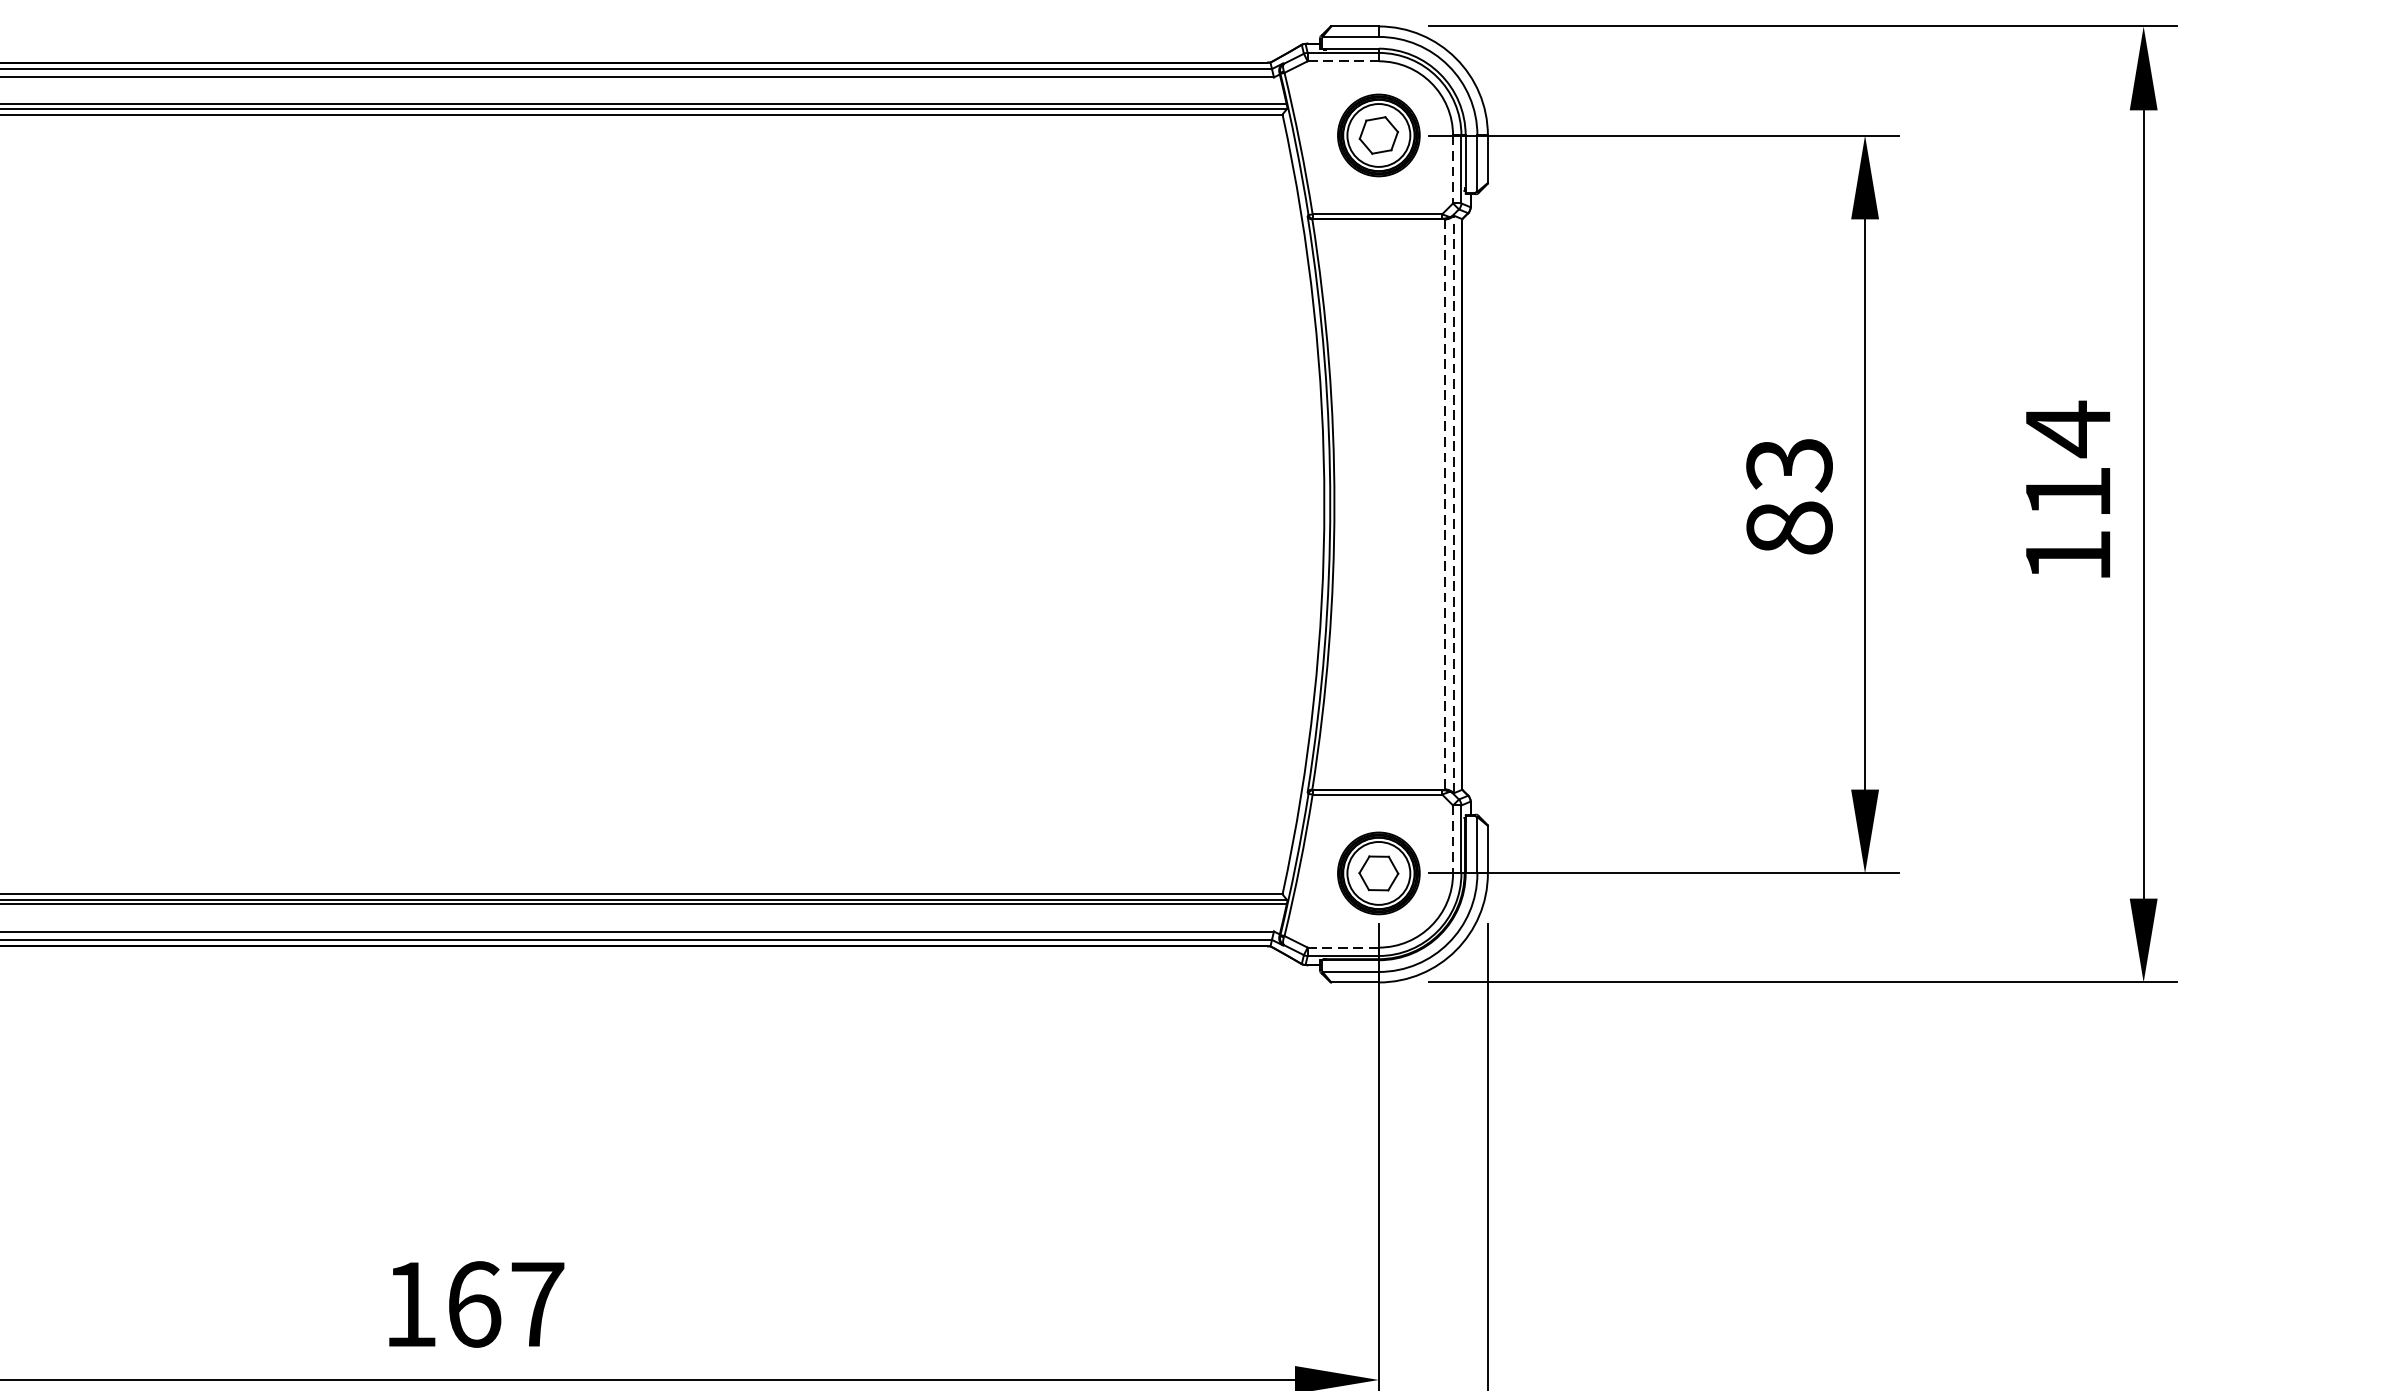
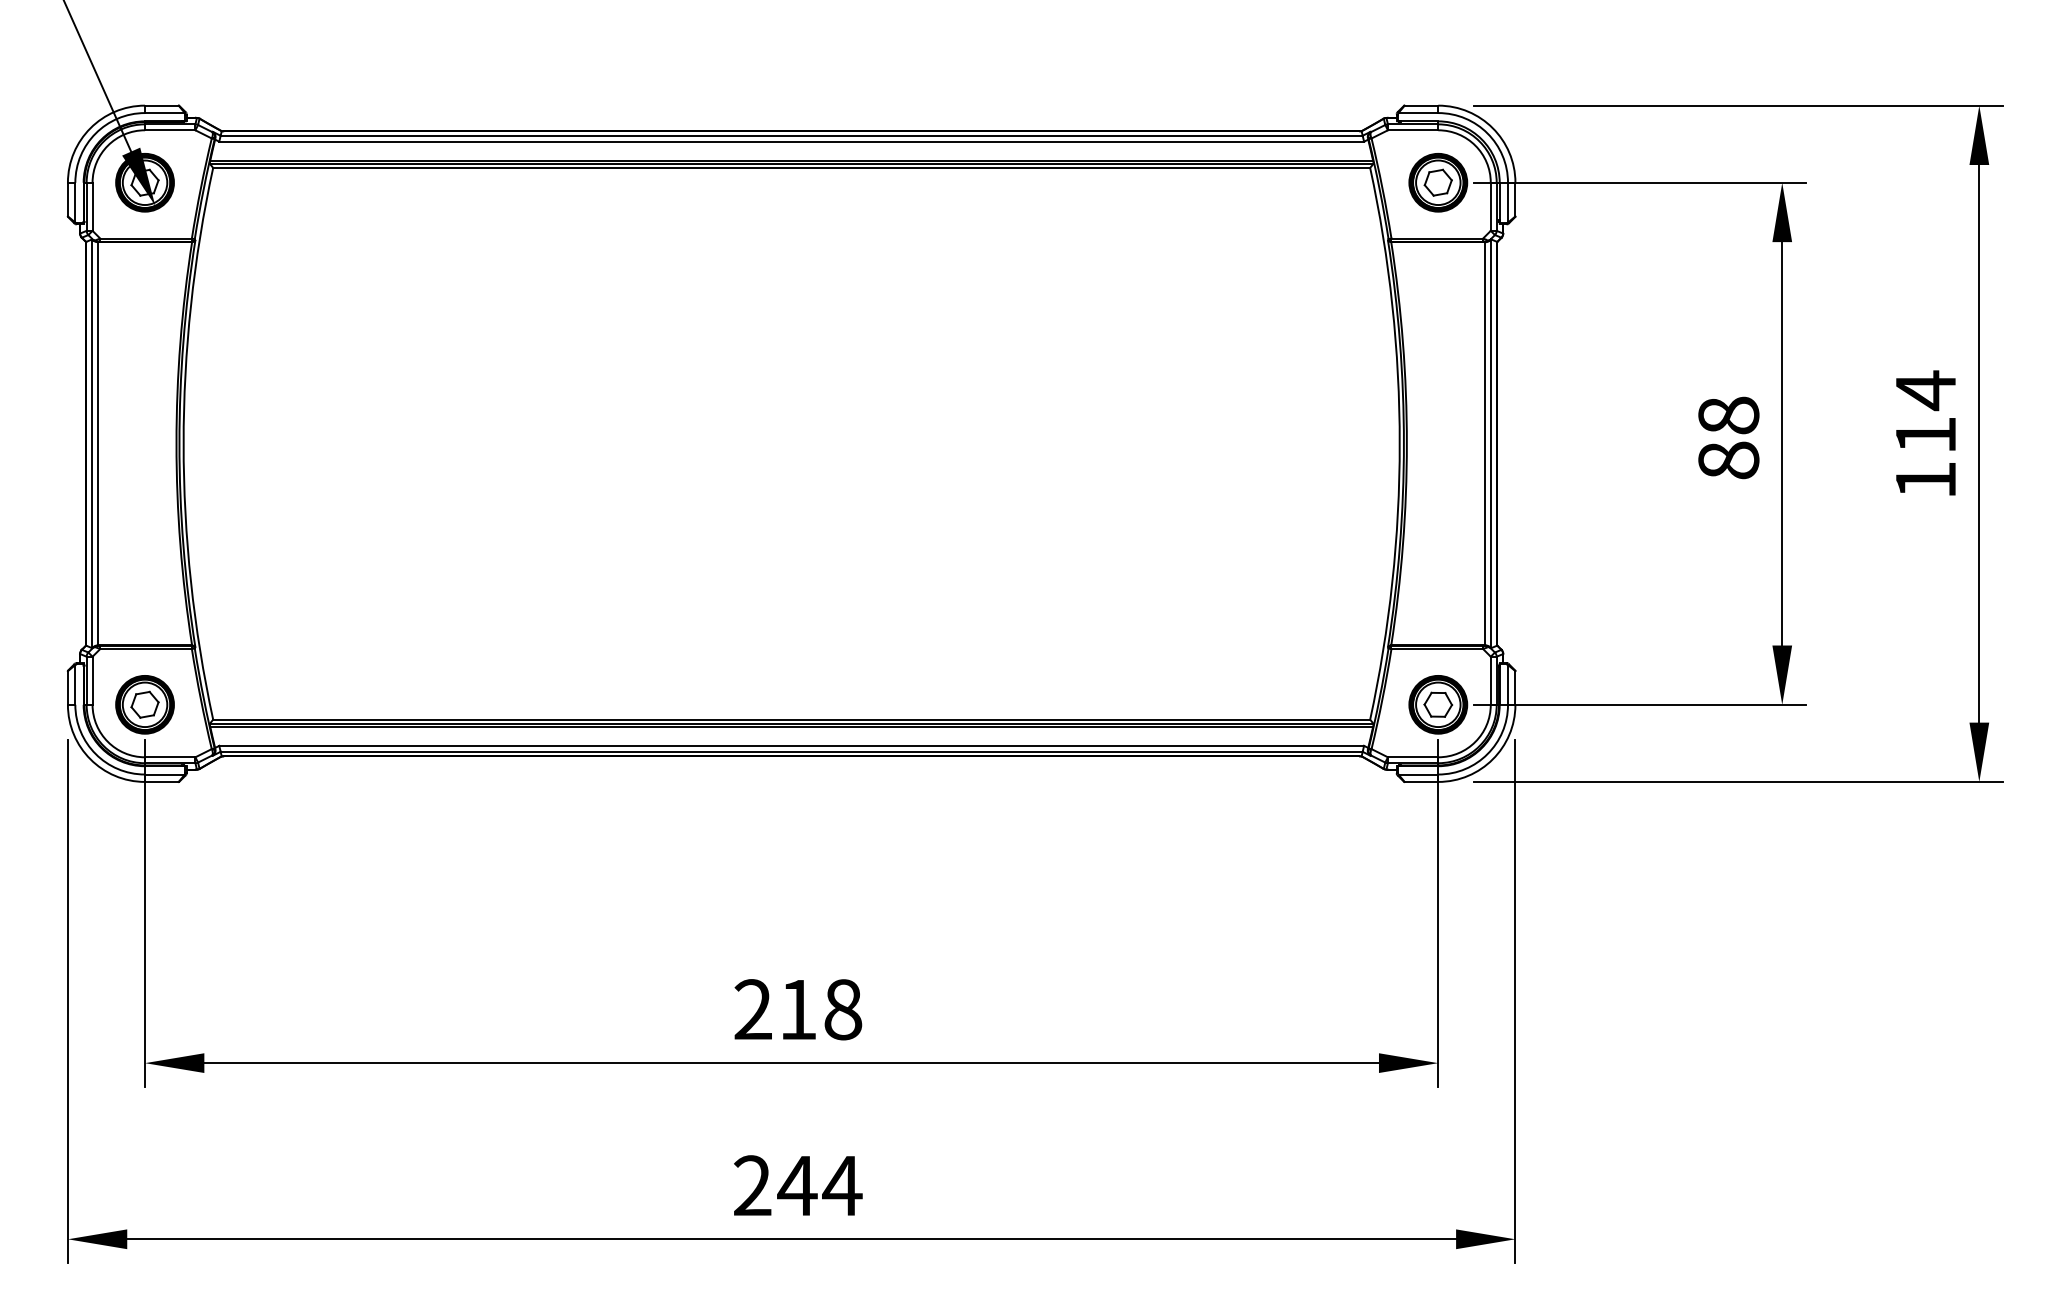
line: (1343, 61) -> (1413, 130), dashed -> solid
line: (1452, 170) -> (1490, 207), dashed -> solid
text: (1789, 464) -> (1728, 415), 83 -> 88
line: (1445, 504) -> (1485, 443), dashed -> solid
line: (1454, 504) -> (1491, 443), dashed -> solid
line: (1452, 840) -> (1490, 681), dashed -> solid
line: (1342, 947) -> (1412, 757), dashed -> solid
text: (474, 1304) -> (798, 1009), 167 -> 218

